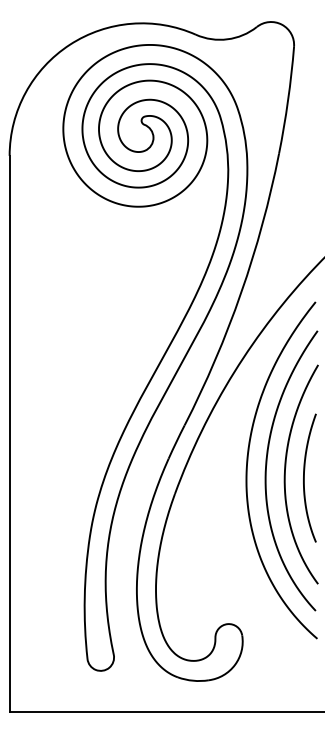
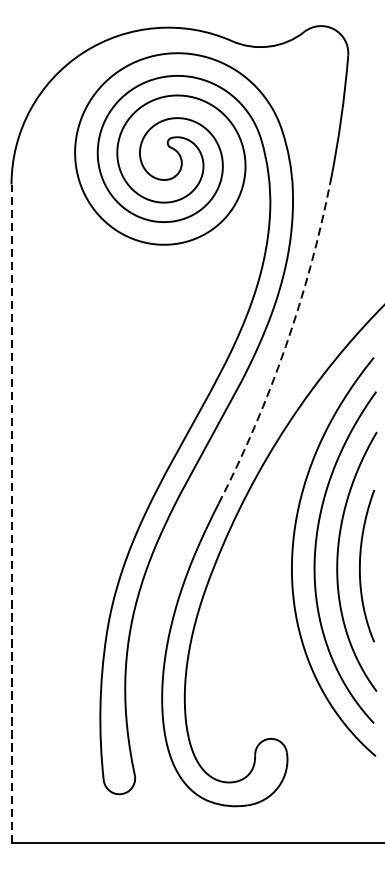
arc: (241, 292) -> (286, 346), solid -> dashed
line: (9, 433) -> (11, 513), solid -> dashed

